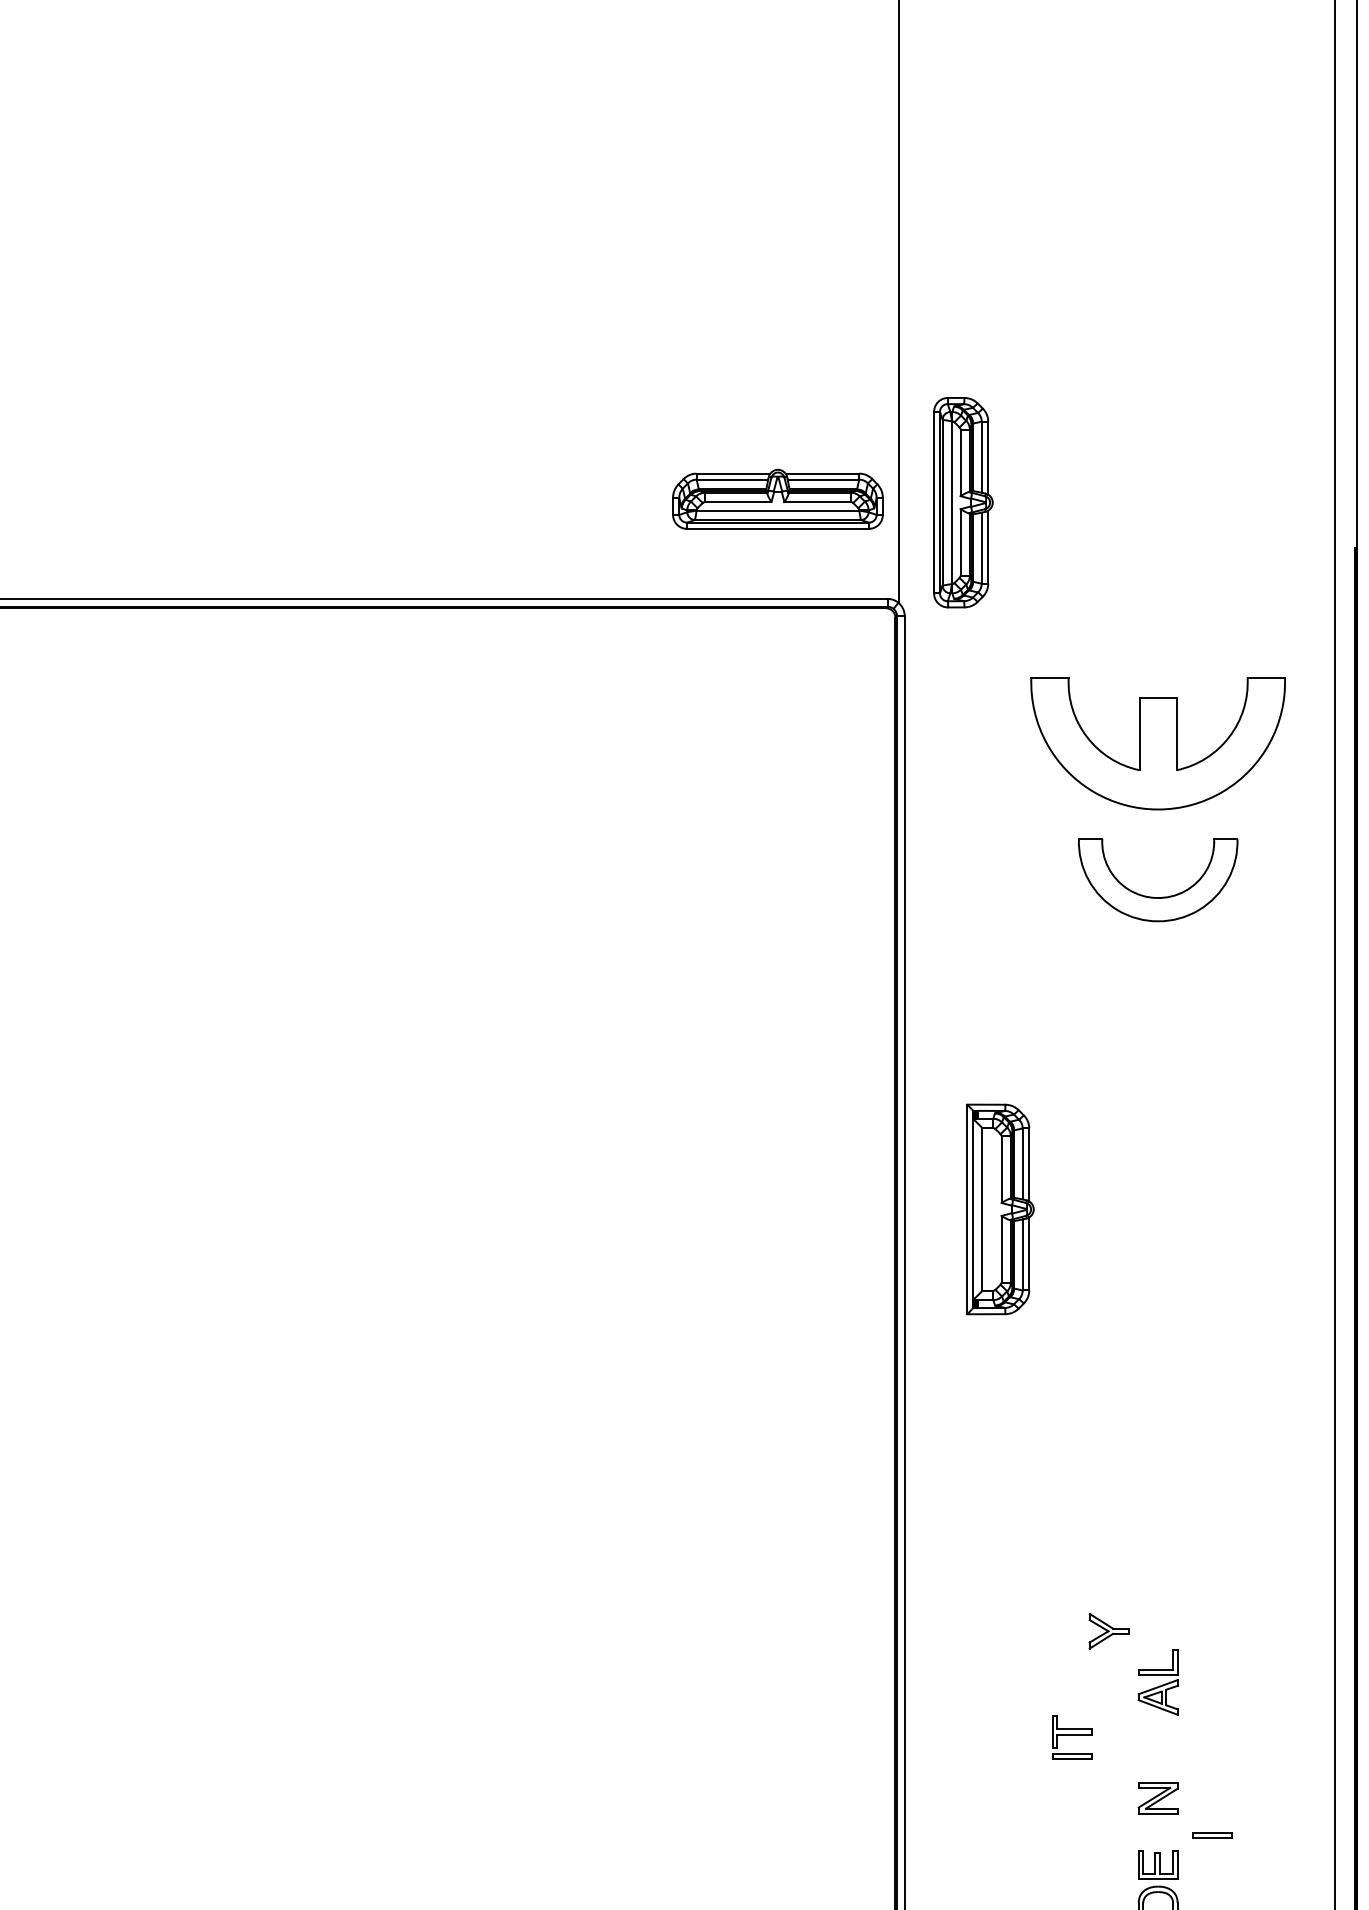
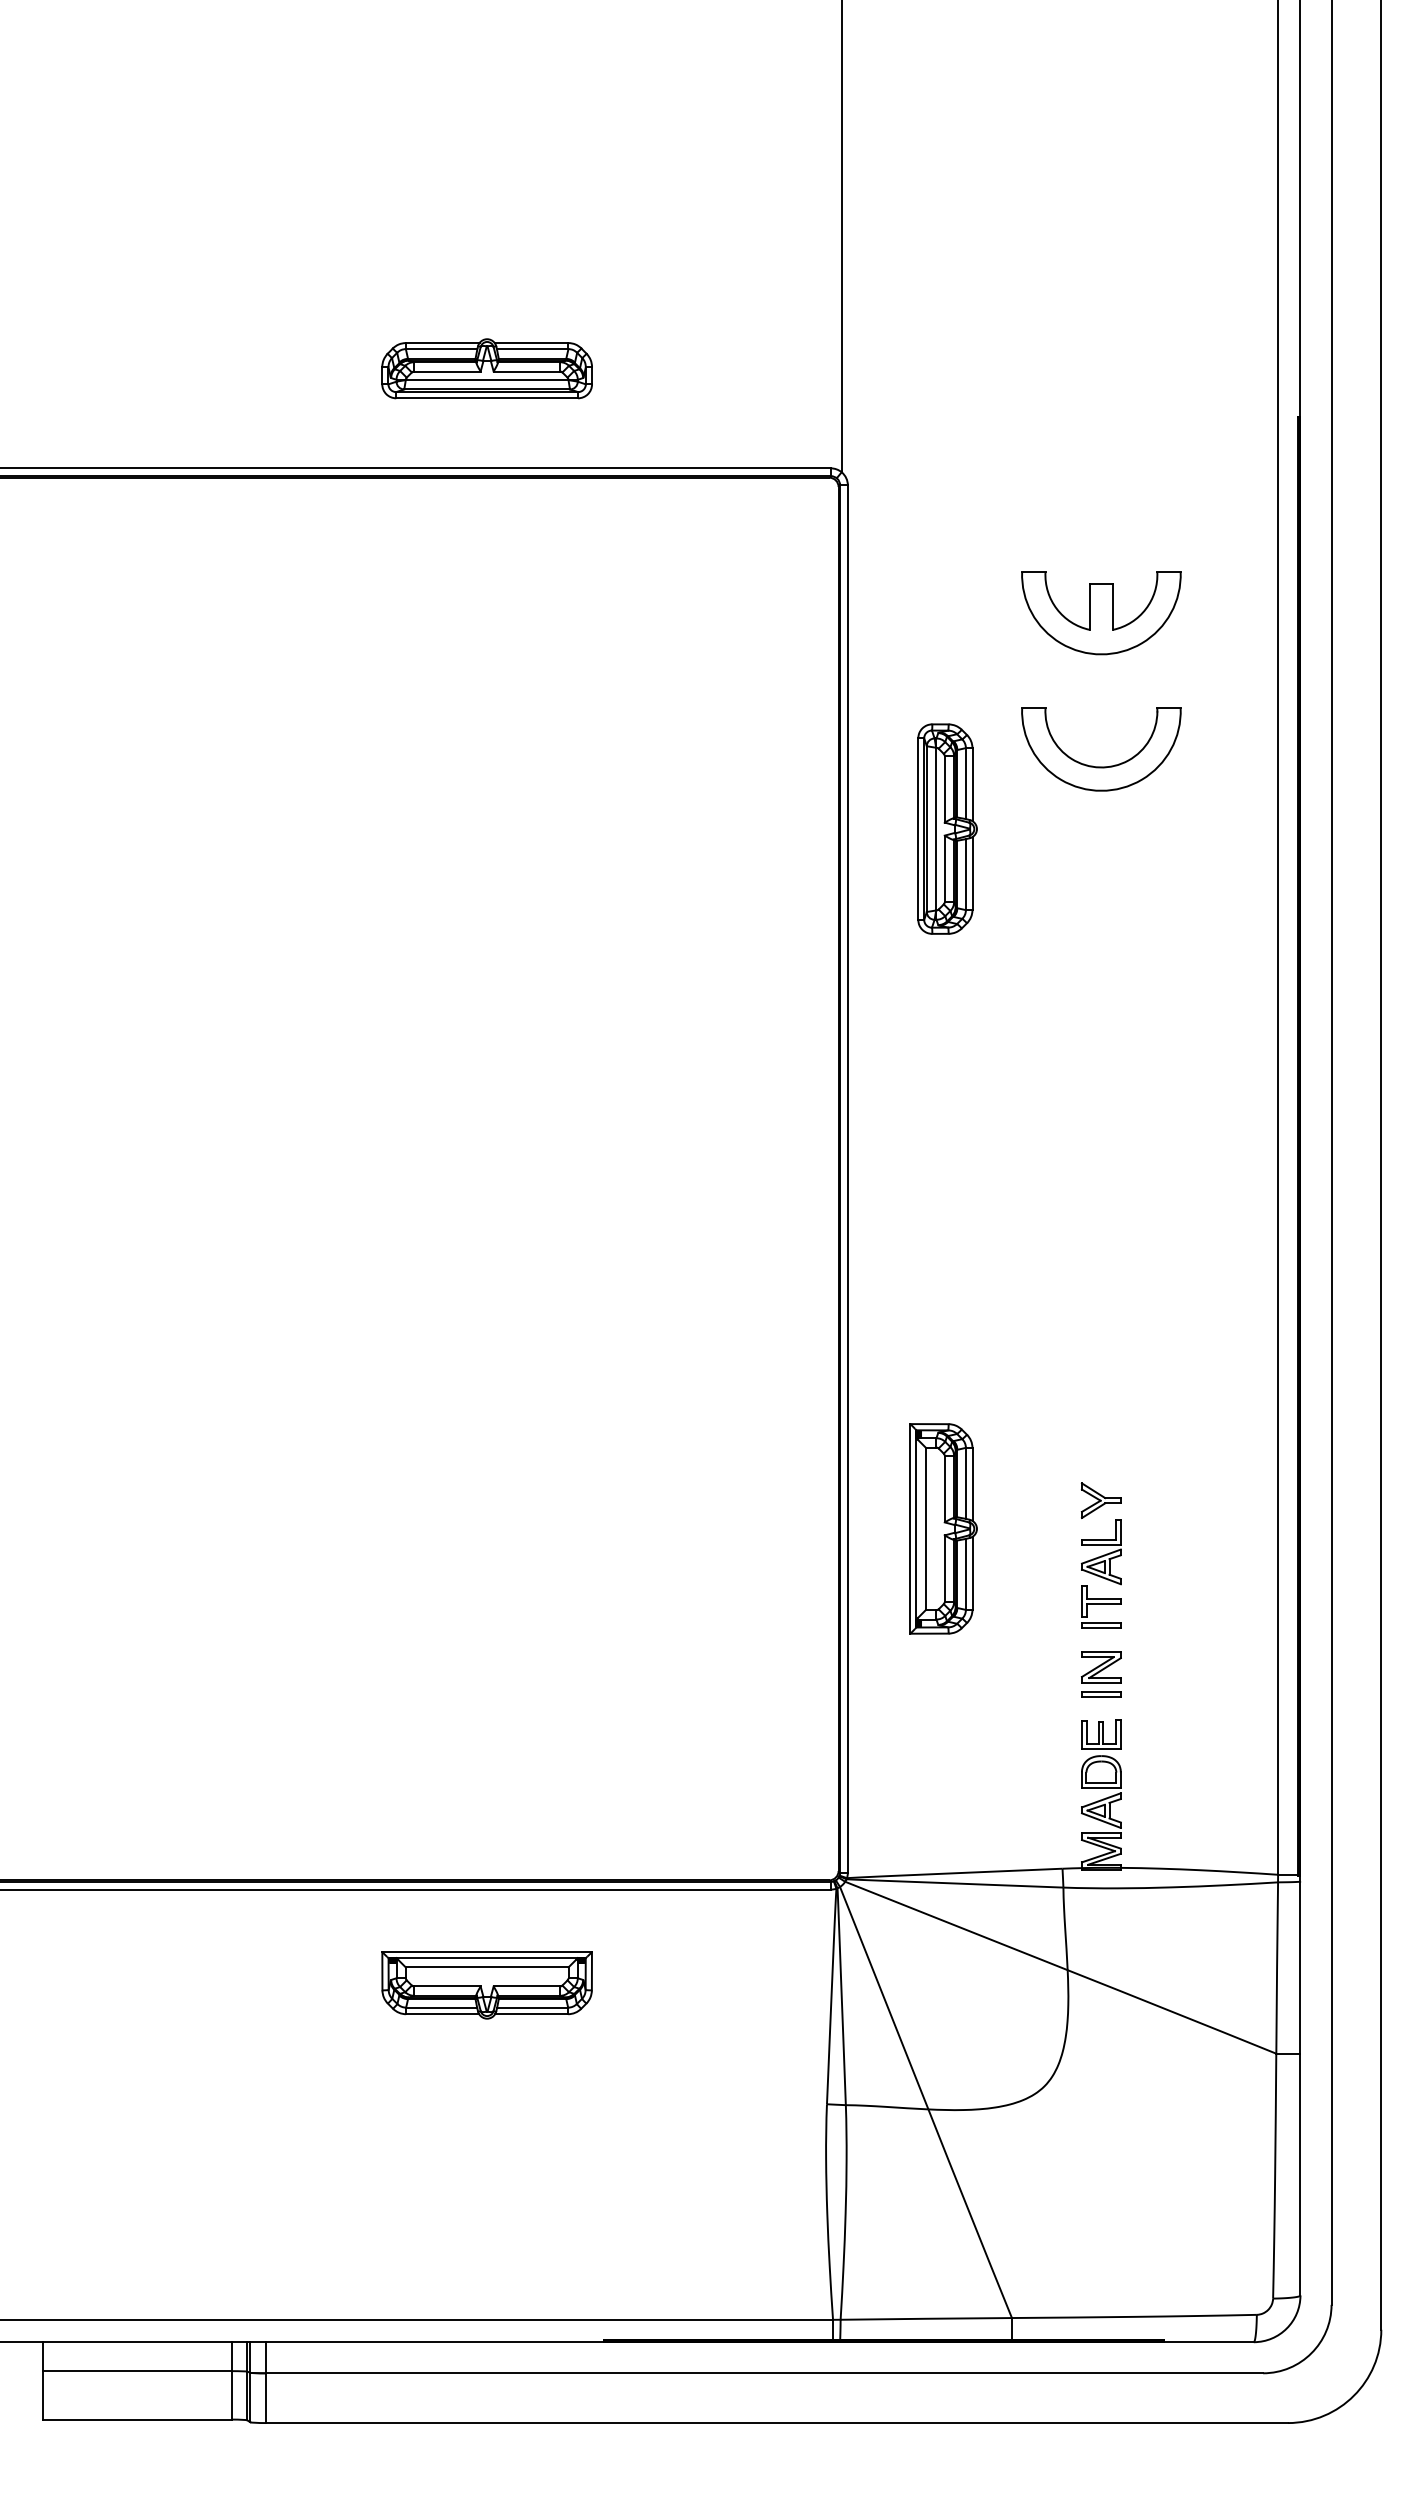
part: (777, 499) -> (486, 368), moved
part: (963, 502) -> (947, 828), moved
part: (1158, 744) -> (1101, 613), size x0.62
part: (1000, 1209) -> (943, 1528), moved
part: (1108, 1631) -> (1100, 1500), moved
part: (1072, 1737) -> (1101, 1606), moved
part: (1212, 1835) -> (1101, 1694), moved

